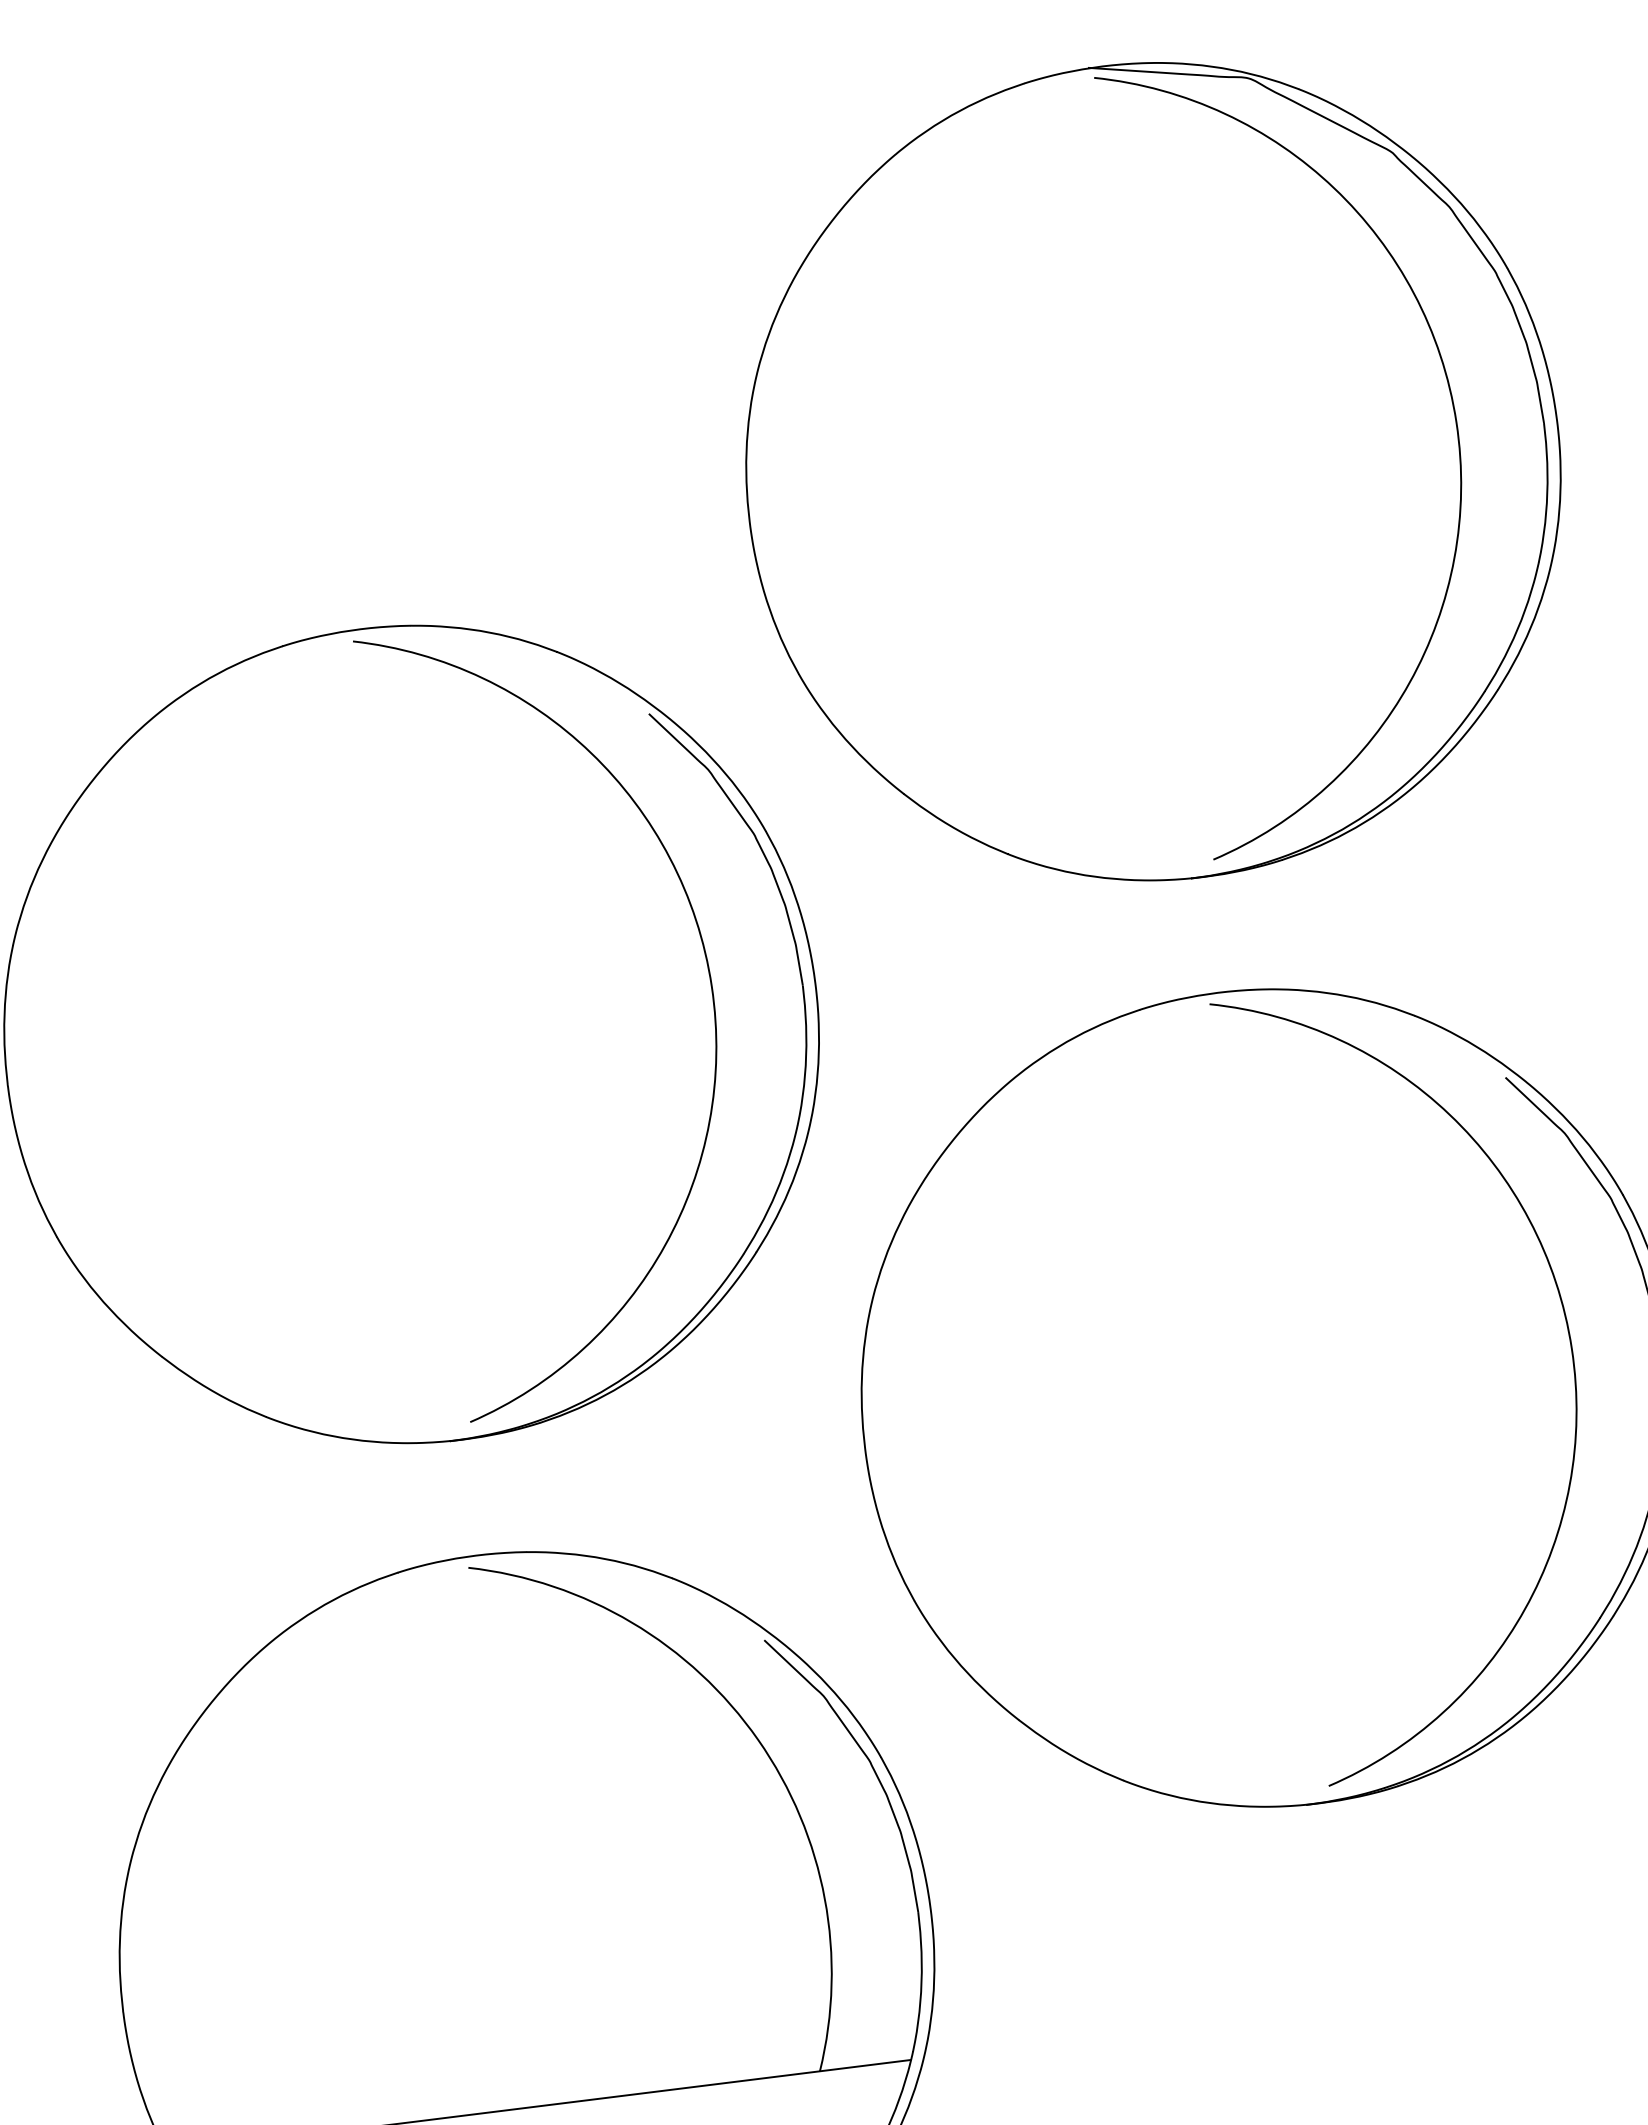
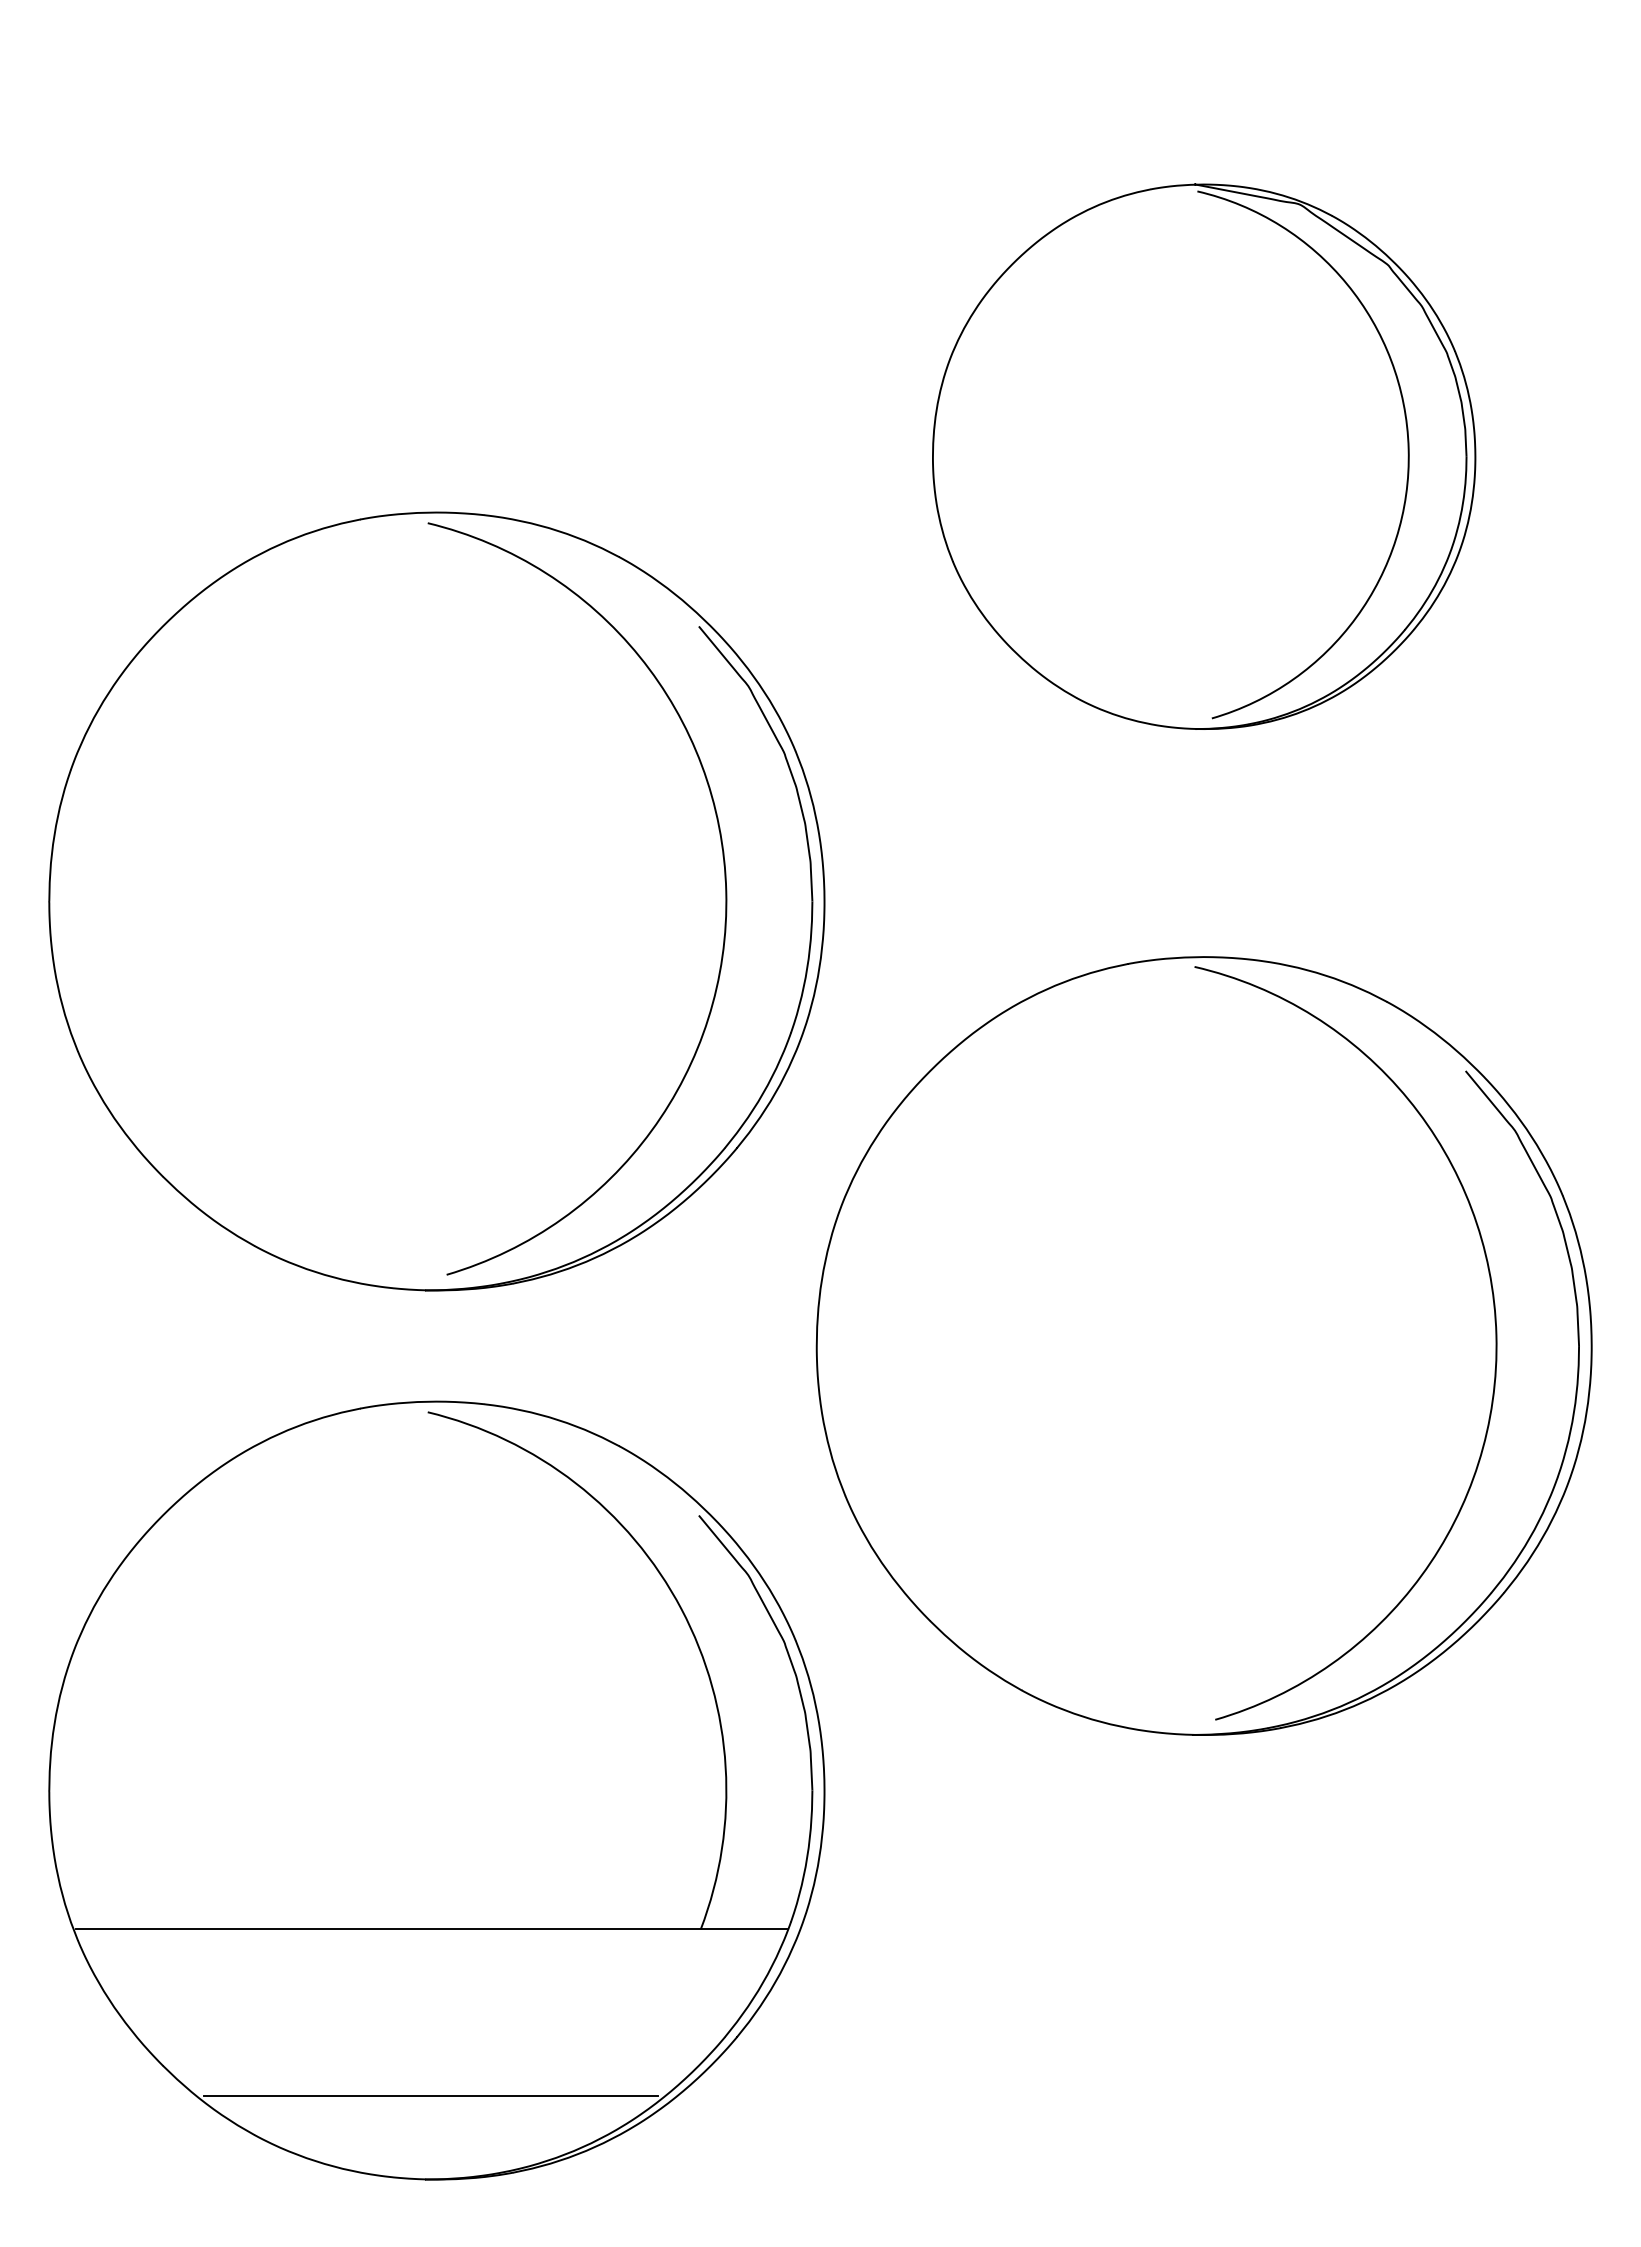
part: (1152, 471) -> (1203, 456), size x0.7

